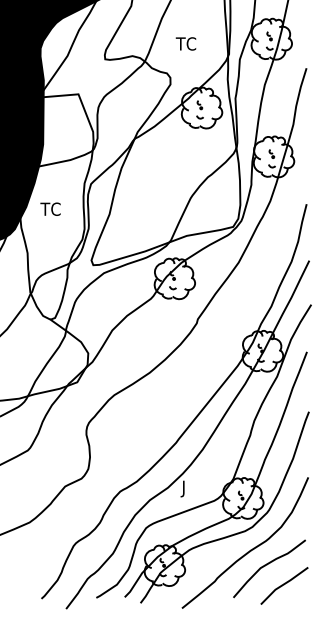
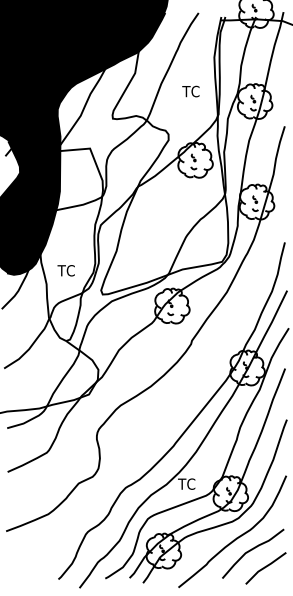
text: (185, 43) -> (190, 91), moved
text: (49, 208) -> (65, 270), moved
text: (191, 488) -> (186, 485), J -> TC

